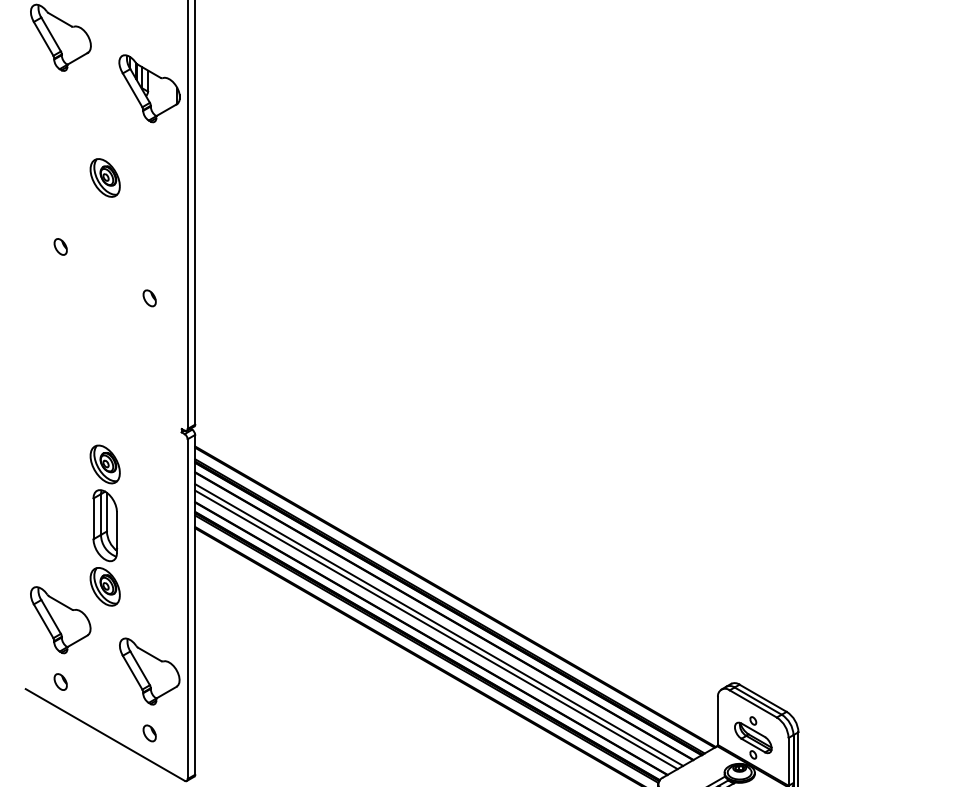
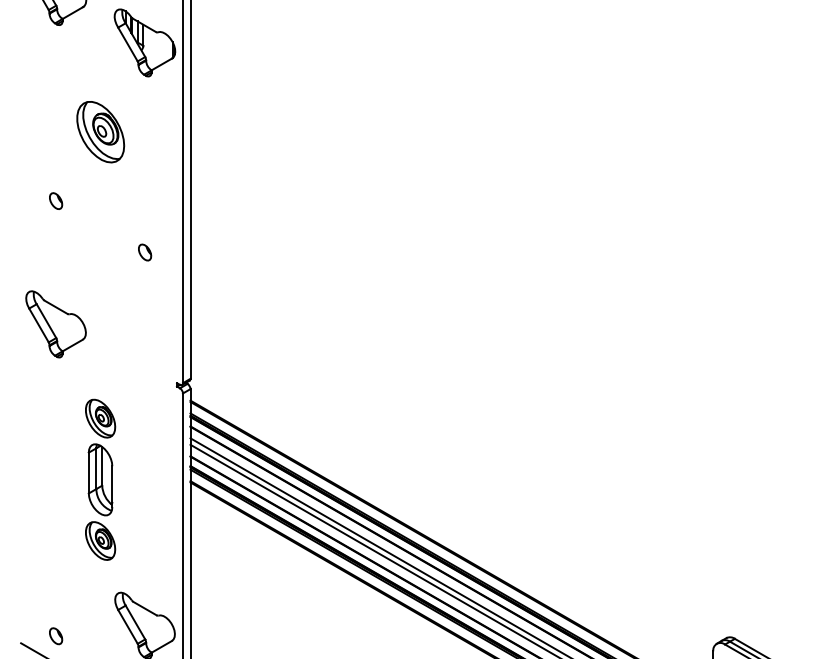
part: (104, 177) -> (99, 131), size x1.6
part: (60, 620) -> (55, 324), moved

